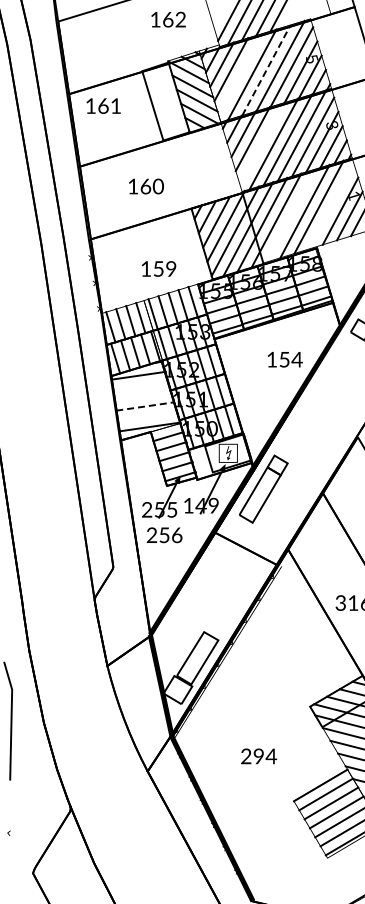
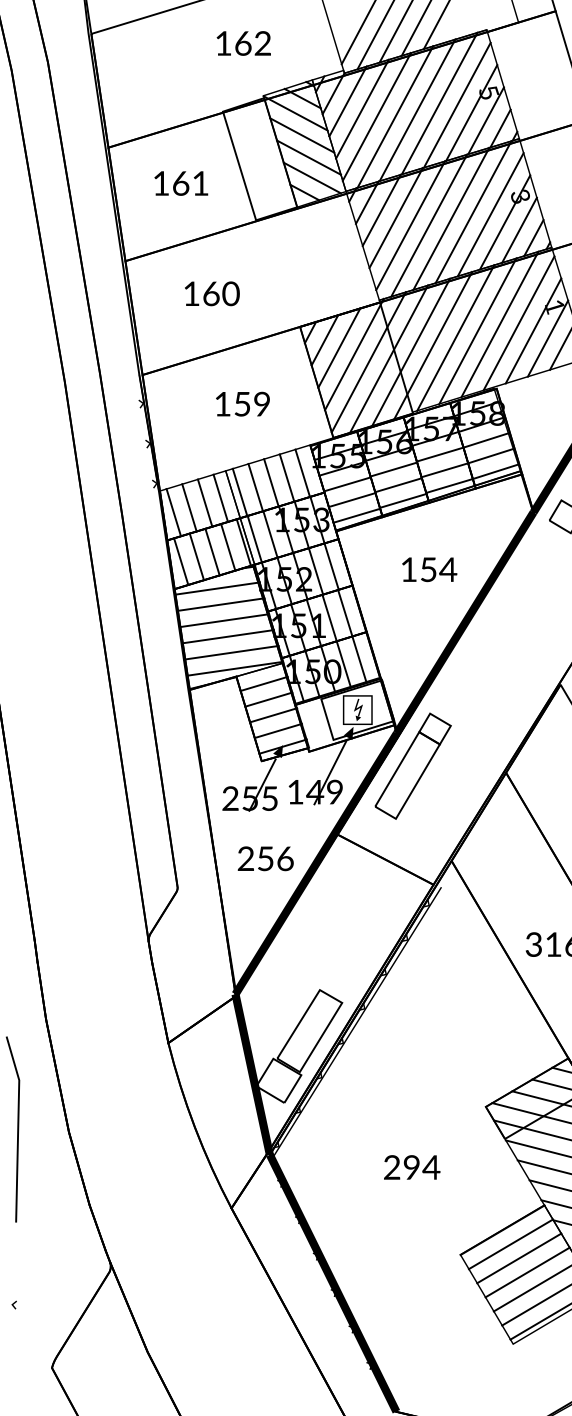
text: (168, 19) -> (243, 43), moved
line: (266, 69) -> (417, 108), dashed -> solid
line: (240, 74) -> (376, 116), added
text: (103, 105) -> (181, 182), moved
line: (262, 143) -> (411, 224), added
text: (146, 186) -> (212, 293), moved
line: (330, 206) -> (517, 323), added
line: (290, 215) -> (455, 337), added
text: (158, 268) -> (242, 403), moved
text: (284, 359) -> (428, 569), moved
line: (140, 385) -> (220, 603), added
line: (142, 396) -> (223, 621), added
line: (145, 406) -> (228, 636), dashed -> solid
line: (147, 416) -> (231, 652), added
text: (164, 535) -> (265, 859), moved
text: (259, 756) -> (412, 1167), moved

